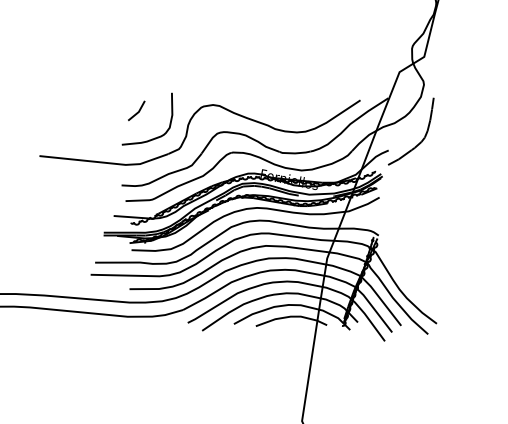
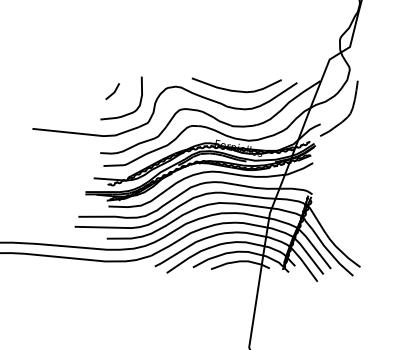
curve: (286, 109) -> (236, 90), added

